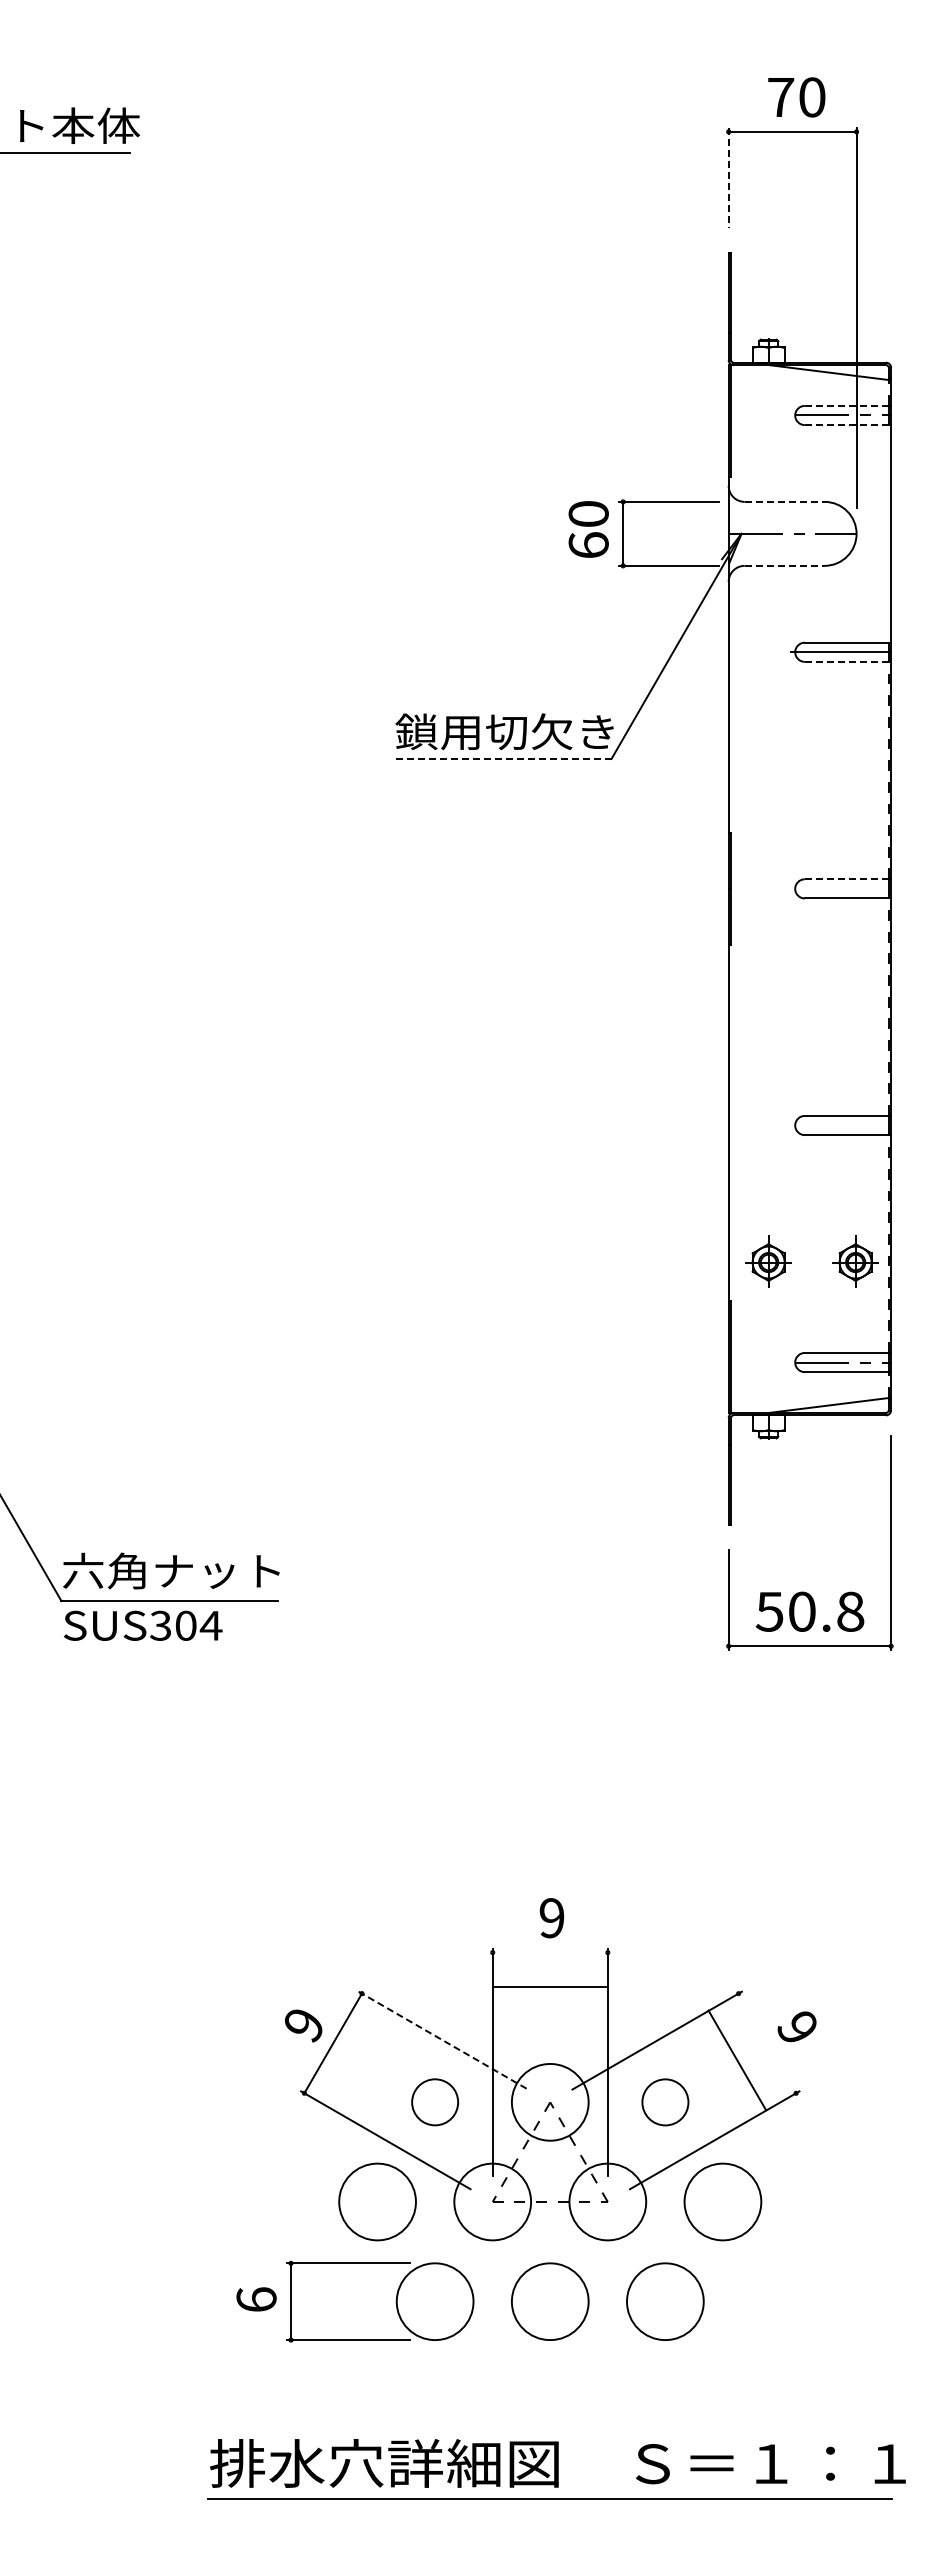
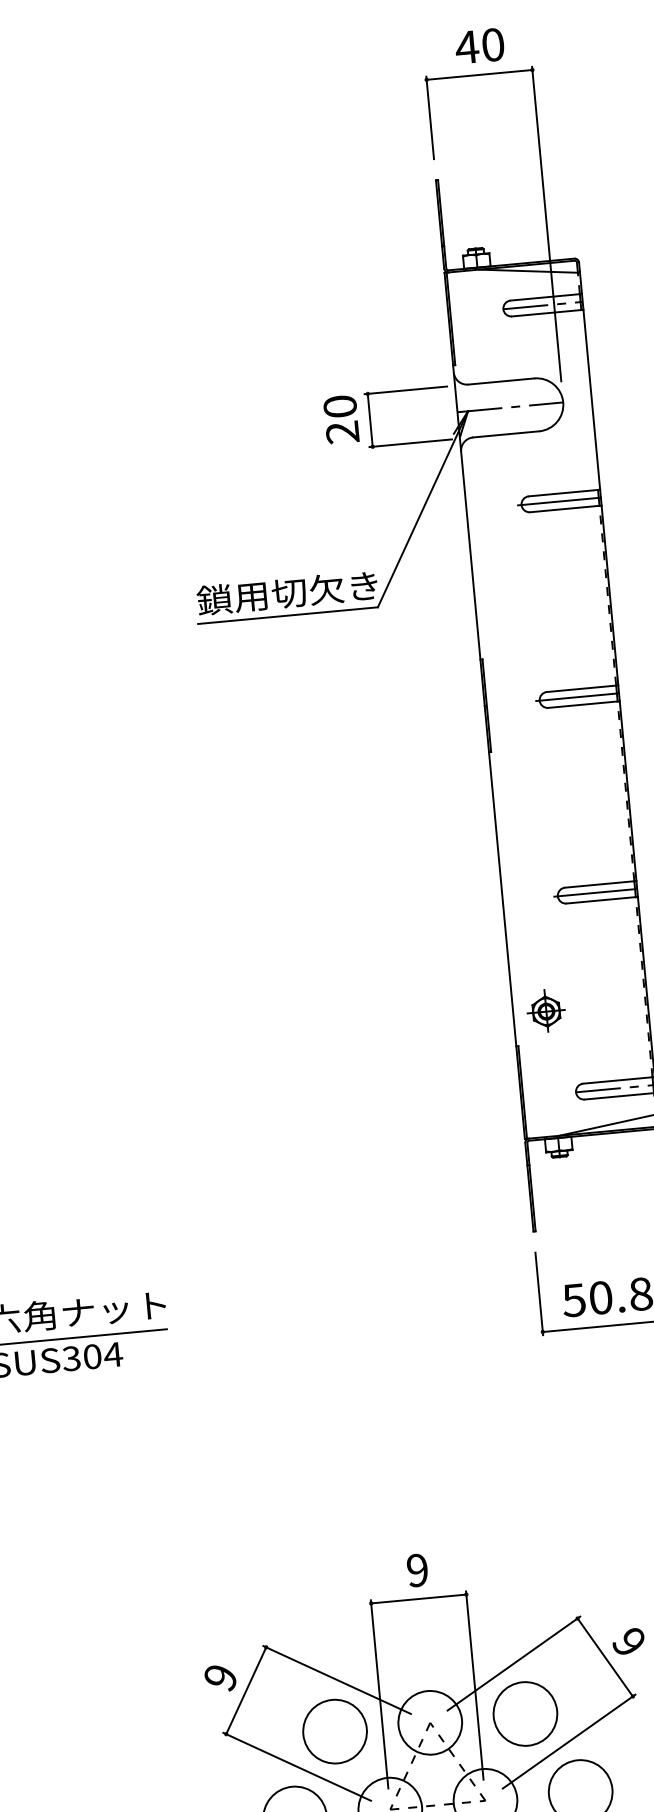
text: (780, 97) -> (466, 47), 70 -> 40
line: (728, 177) -> (429, 117), dashed -> solid
line: (846, 405) -> (545, 297), dashed -> solid
line: (846, 425) -> (546, 313), dashed -> solid
line: (784, 501) -> (501, 381), dashed -> solid
text: (588, 545) -> (342, 432), 60 -> 20
line: (784, 565) -> (506, 434), dashed -> solid
line: (846, 661) -> (564, 508), dashed -> solid
line: (502, 758) -> (287, 615), dashed -> solid
line: (846, 879) -> (581, 688), dashed -> solid
line: (840, 888) -> (577, 696), added
line: (840, 1125) -> (595, 892), added
part: (855, 1261) -> (618, 1004), removed
line: (549, 1986) -> (418, 1598), moved
line: (443, 2040) -> (337, 1679), dashed -> solid
line: (737, 2060) -> (605, 1657), moved
circle: (434, 2101) -> (334, 1731), size x1.67
circle: (665, 2102) -> (525, 1714), size x1.67

